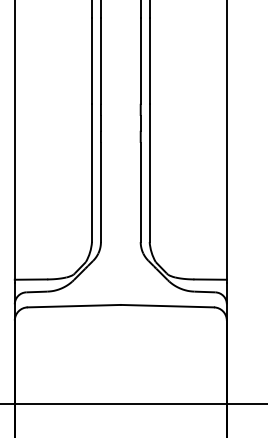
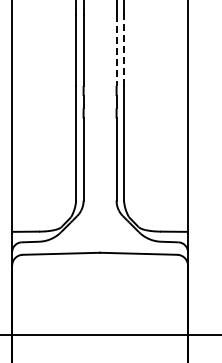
line: (150, 61) -> (124, 50), solid -> dashed
line: (140, 62) -> (116, 51), solid -> dashed

